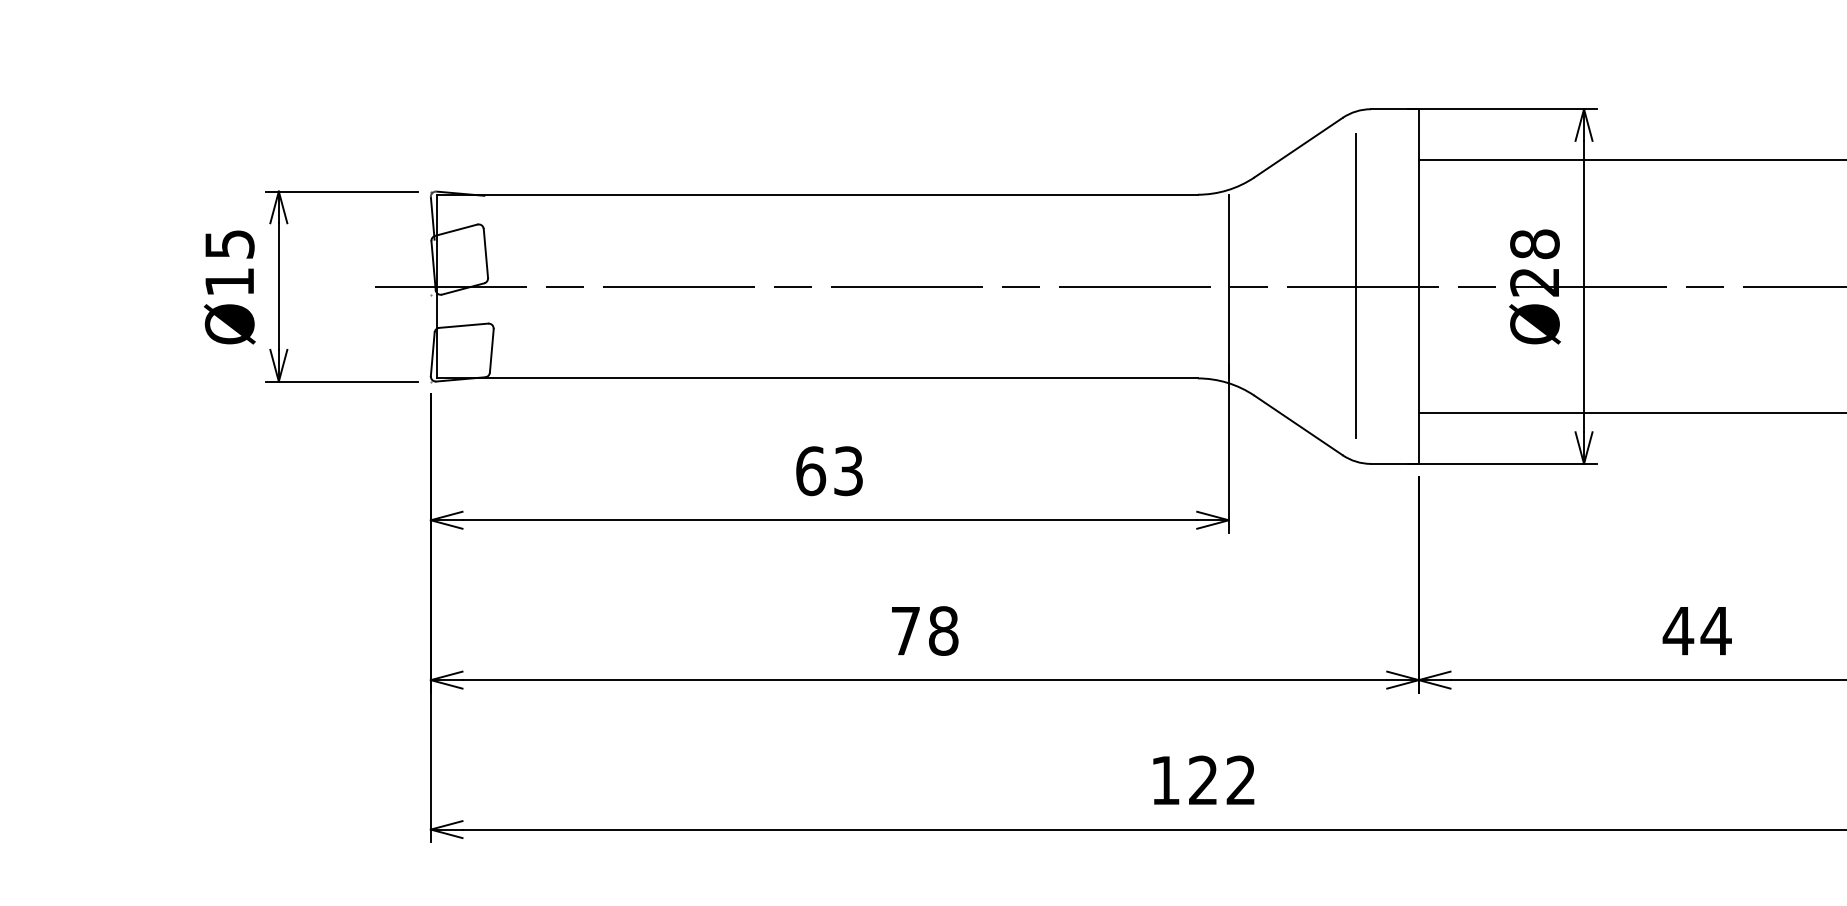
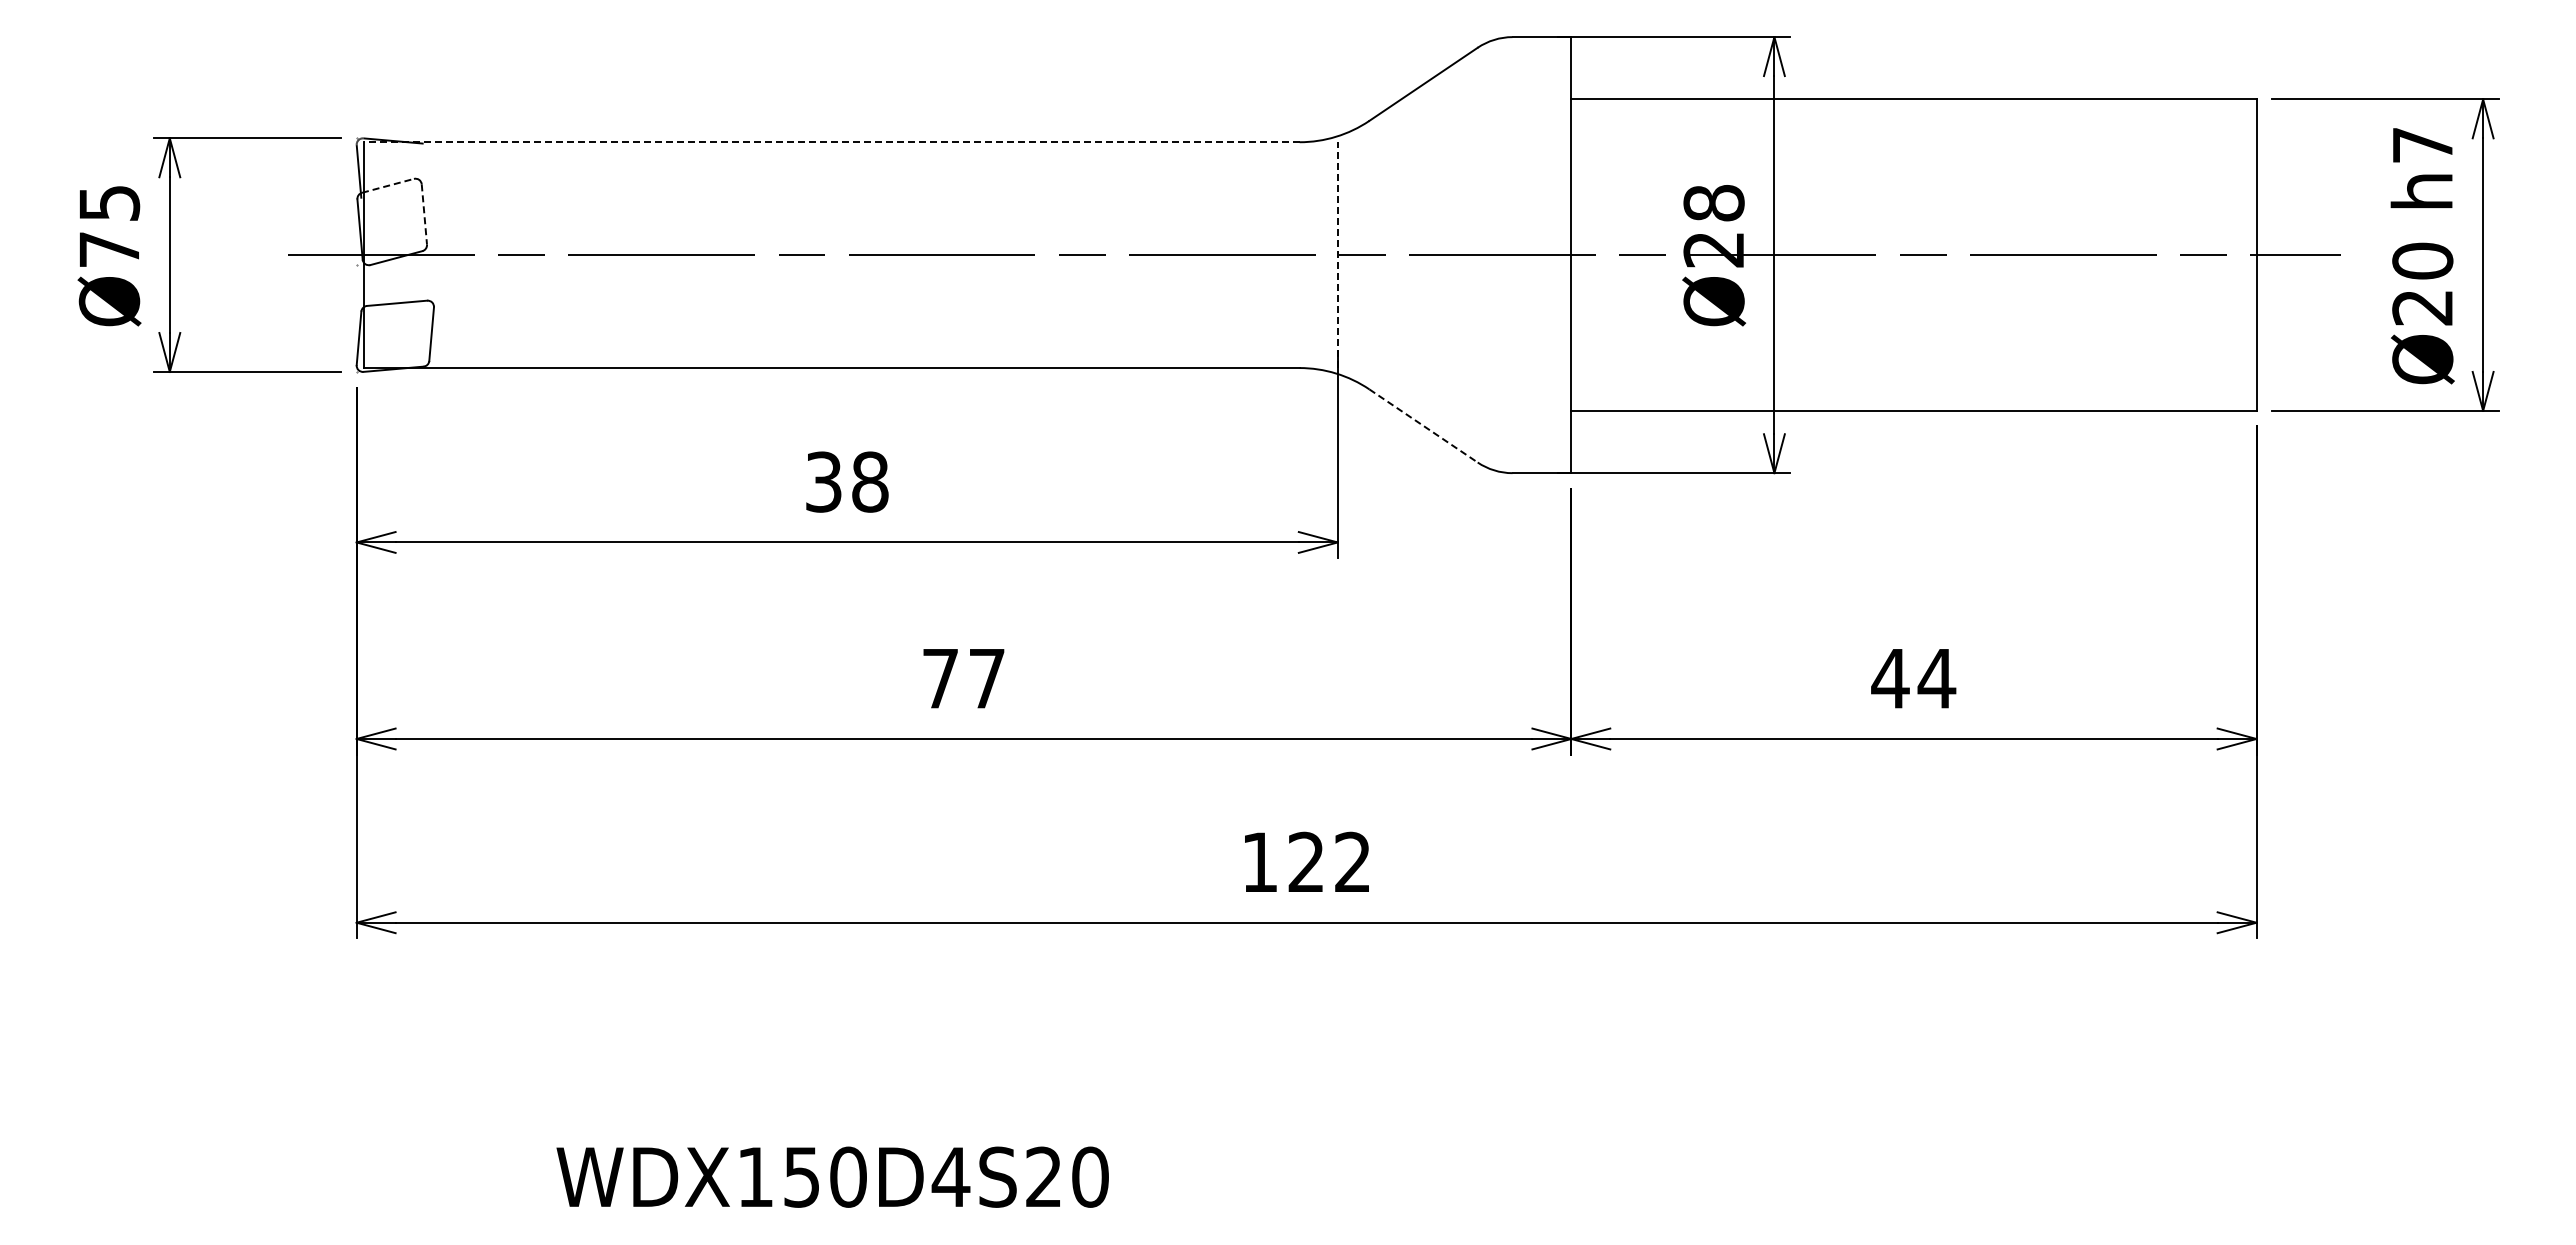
line: (817, 194) -> (832, 142), solid -> dashed
line: (455, 229) -> (387, 185), solid -> dashed
line: (486, 253) -> (424, 214), solid -> dashed
text: (228, 281) -> (108, 249), Ø15 -> Ø75
line: (1228, 286) -> (1337, 255), solid -> dashed
line: (1355, 286) -> (1493, 254), removed
line: (1298, 425) -> (1423, 426), solid -> dashed
text: (830, 470) -> (847, 481), 63 -> 38
text: (943, 630) -> (987, 678), 78 -> 77

